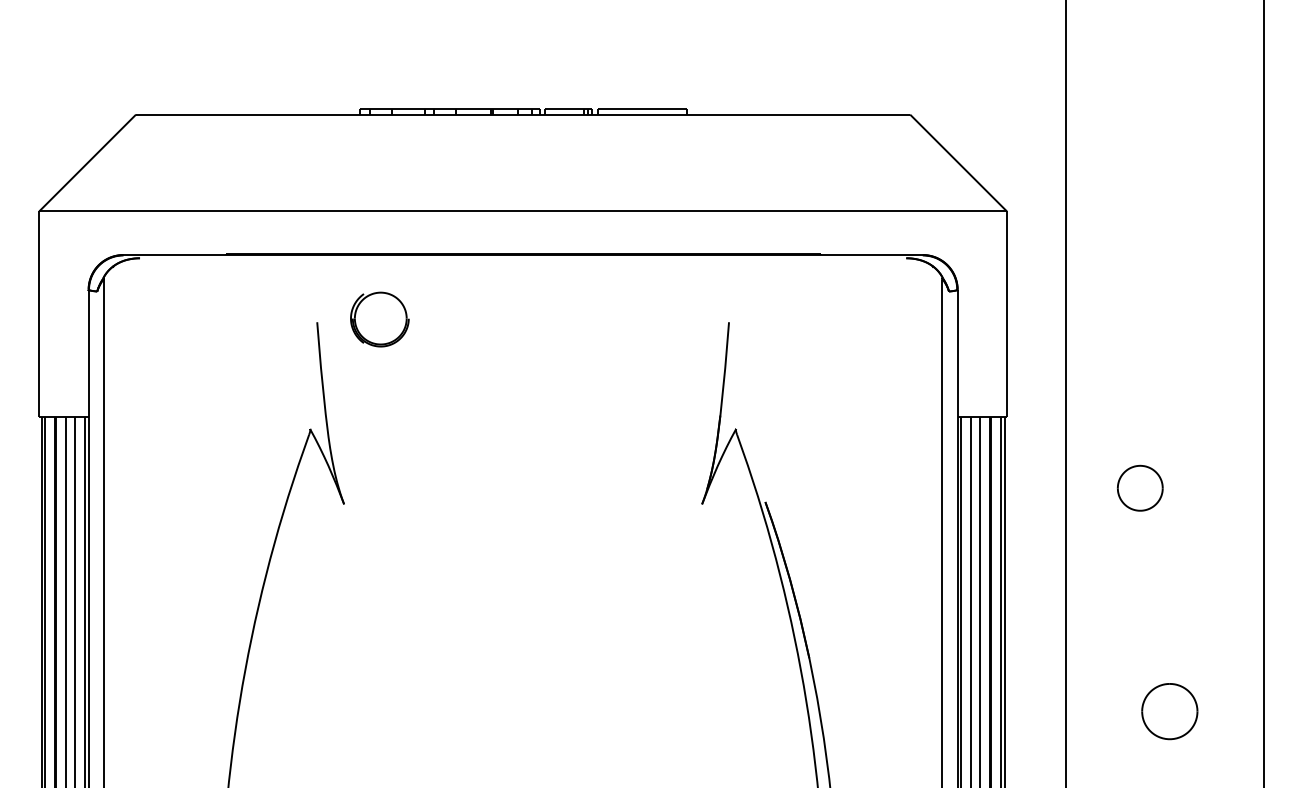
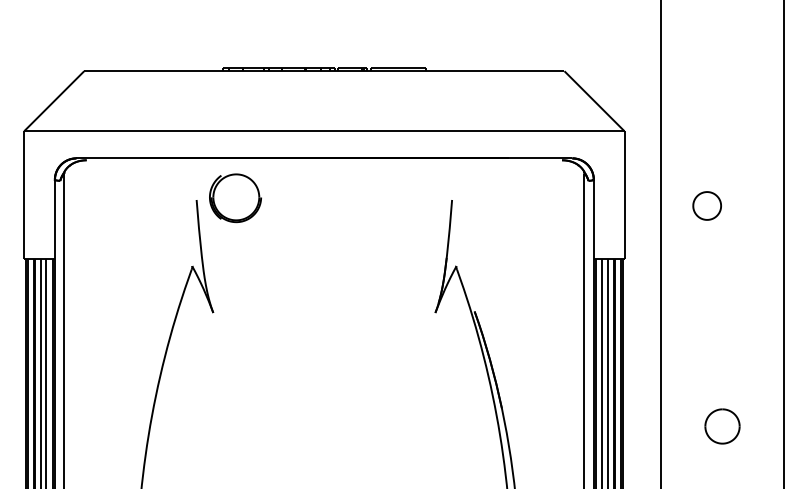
part: (379, 319) -> (235, 198), size x1.43
part: (1139, 487) -> (706, 205), moved
part: (1169, 711) -> (722, 426), moved

